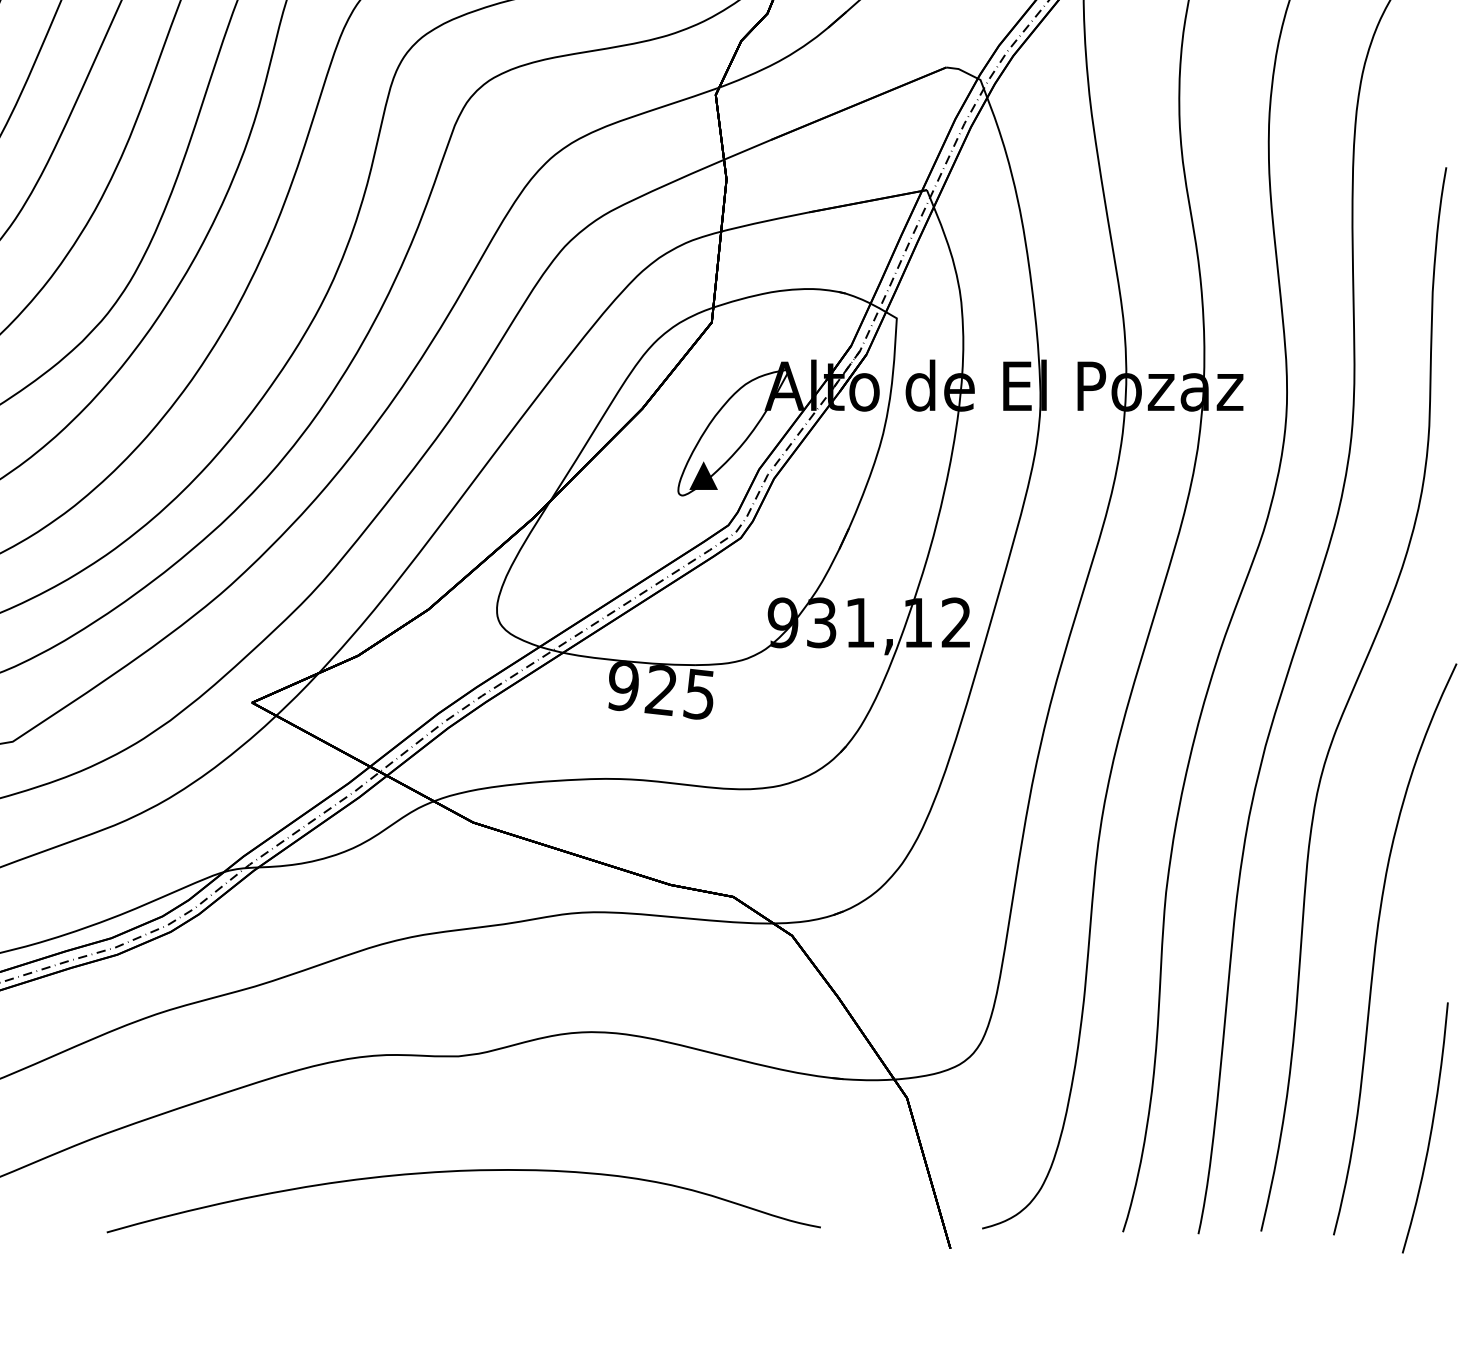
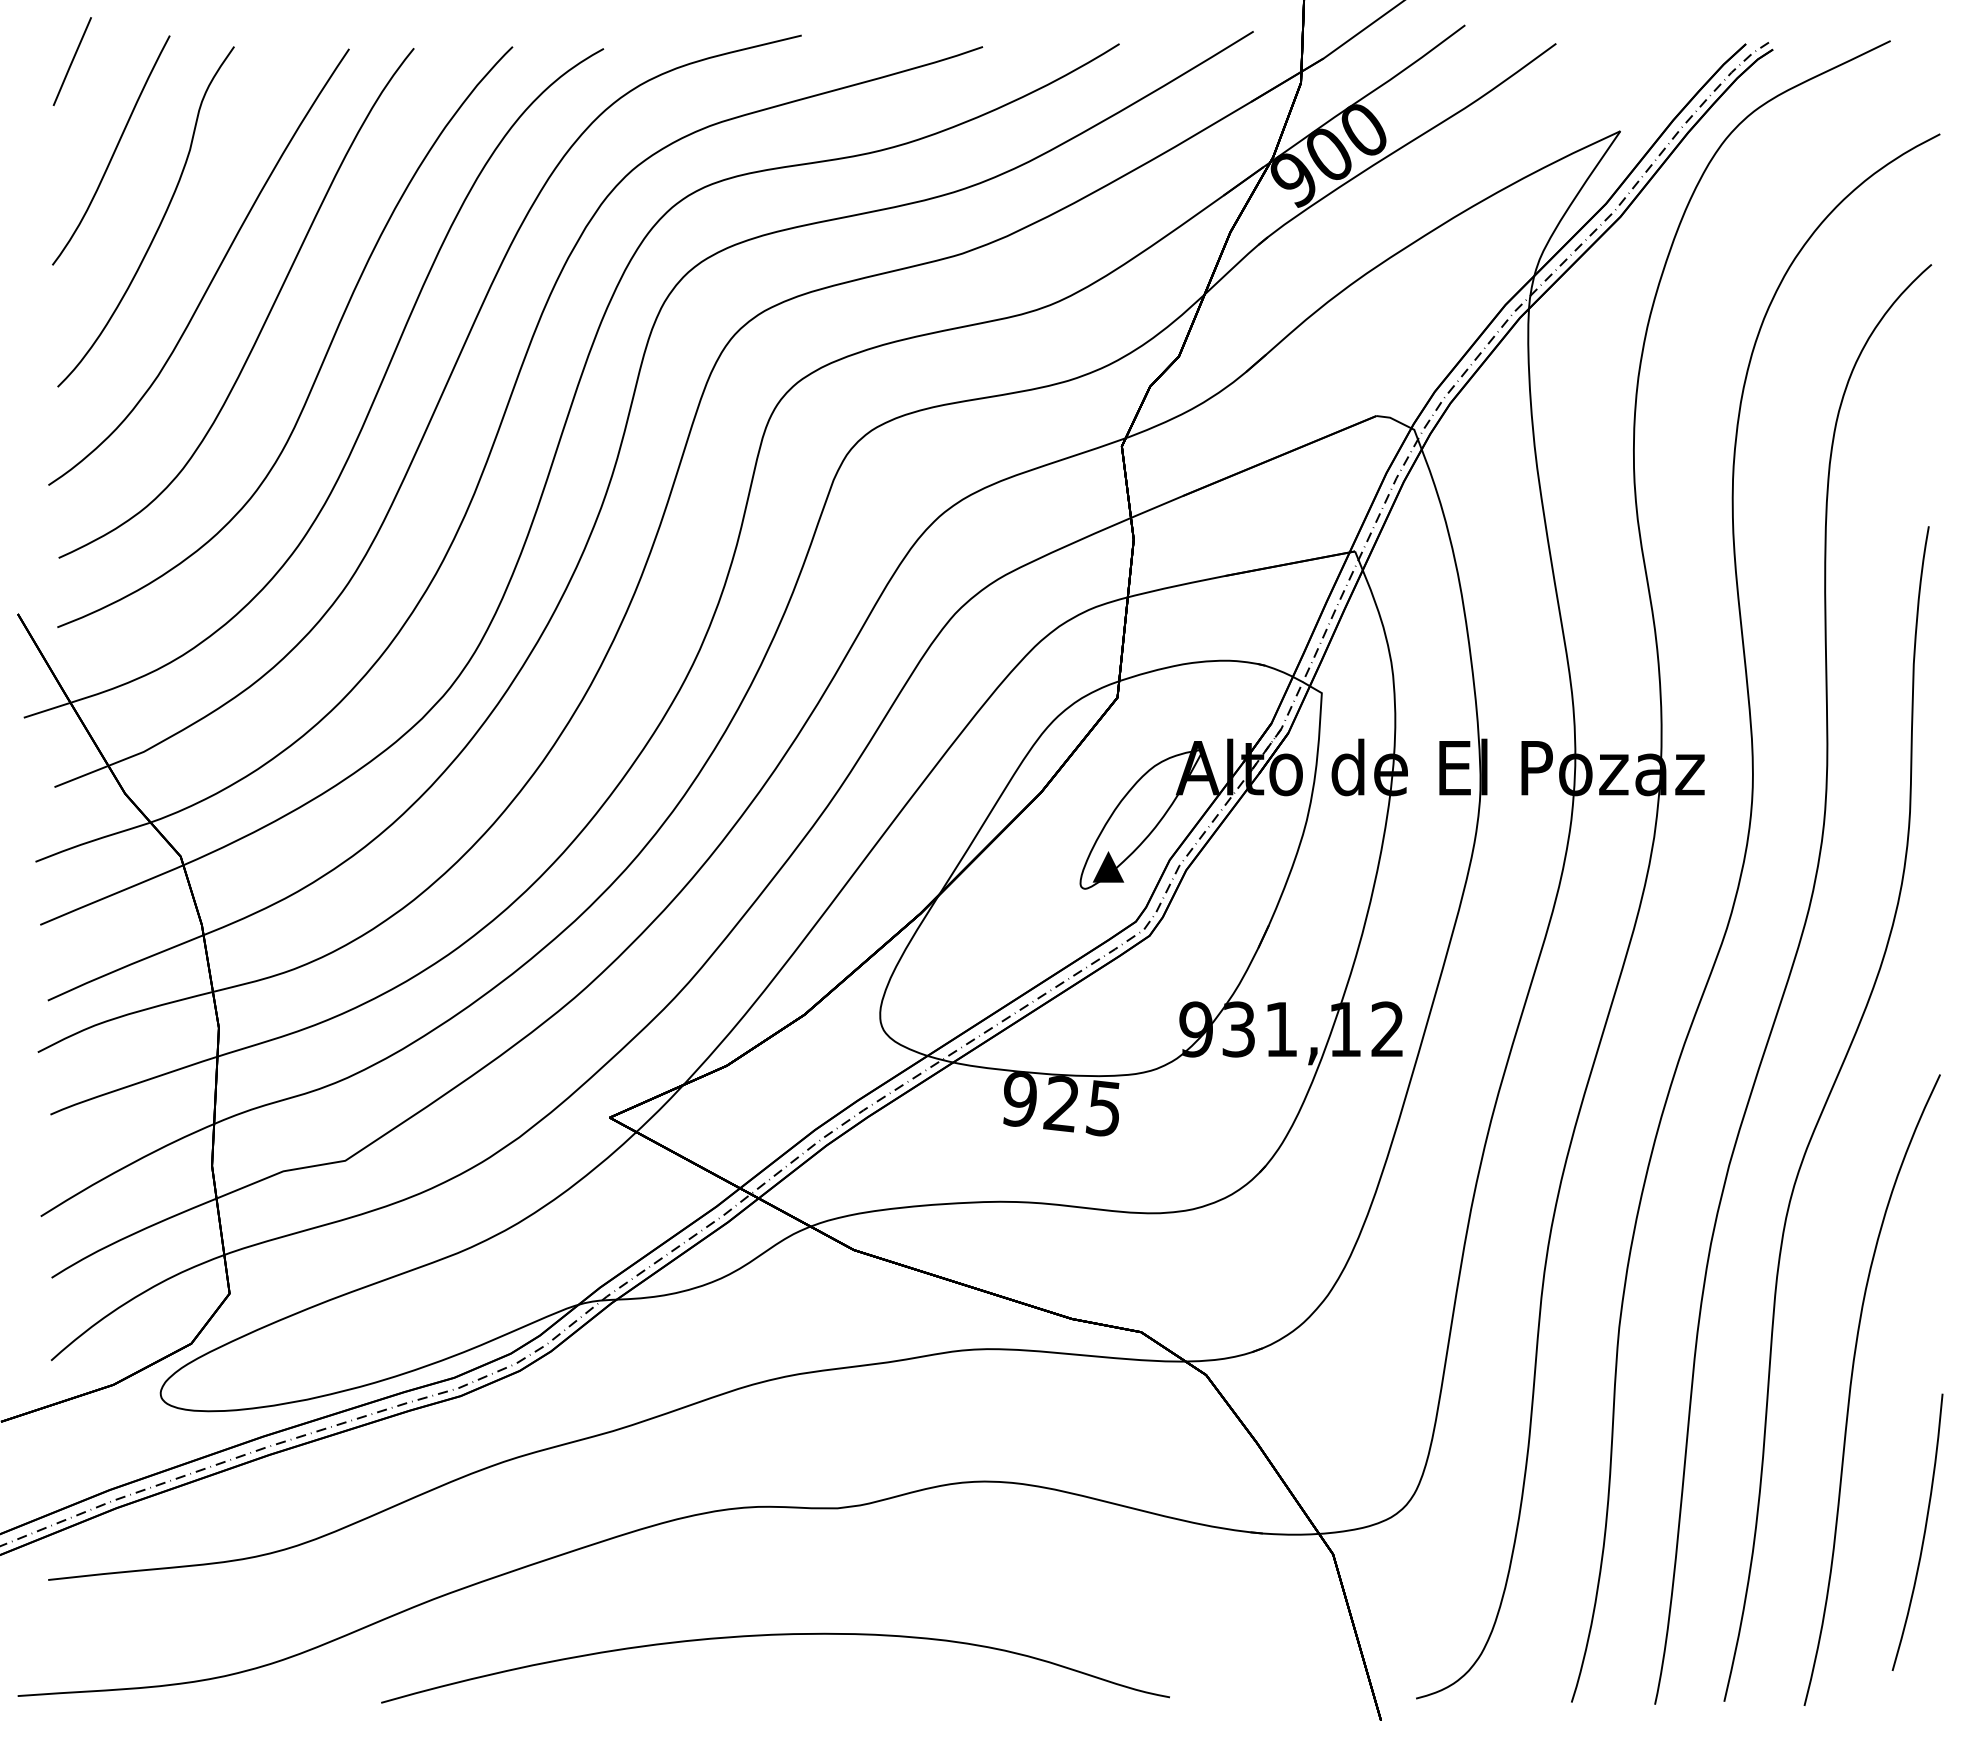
curve: (1430, 1128) -> (1923, 1533), moved
curve: (463, 1171) -> (775, 1635), moved

